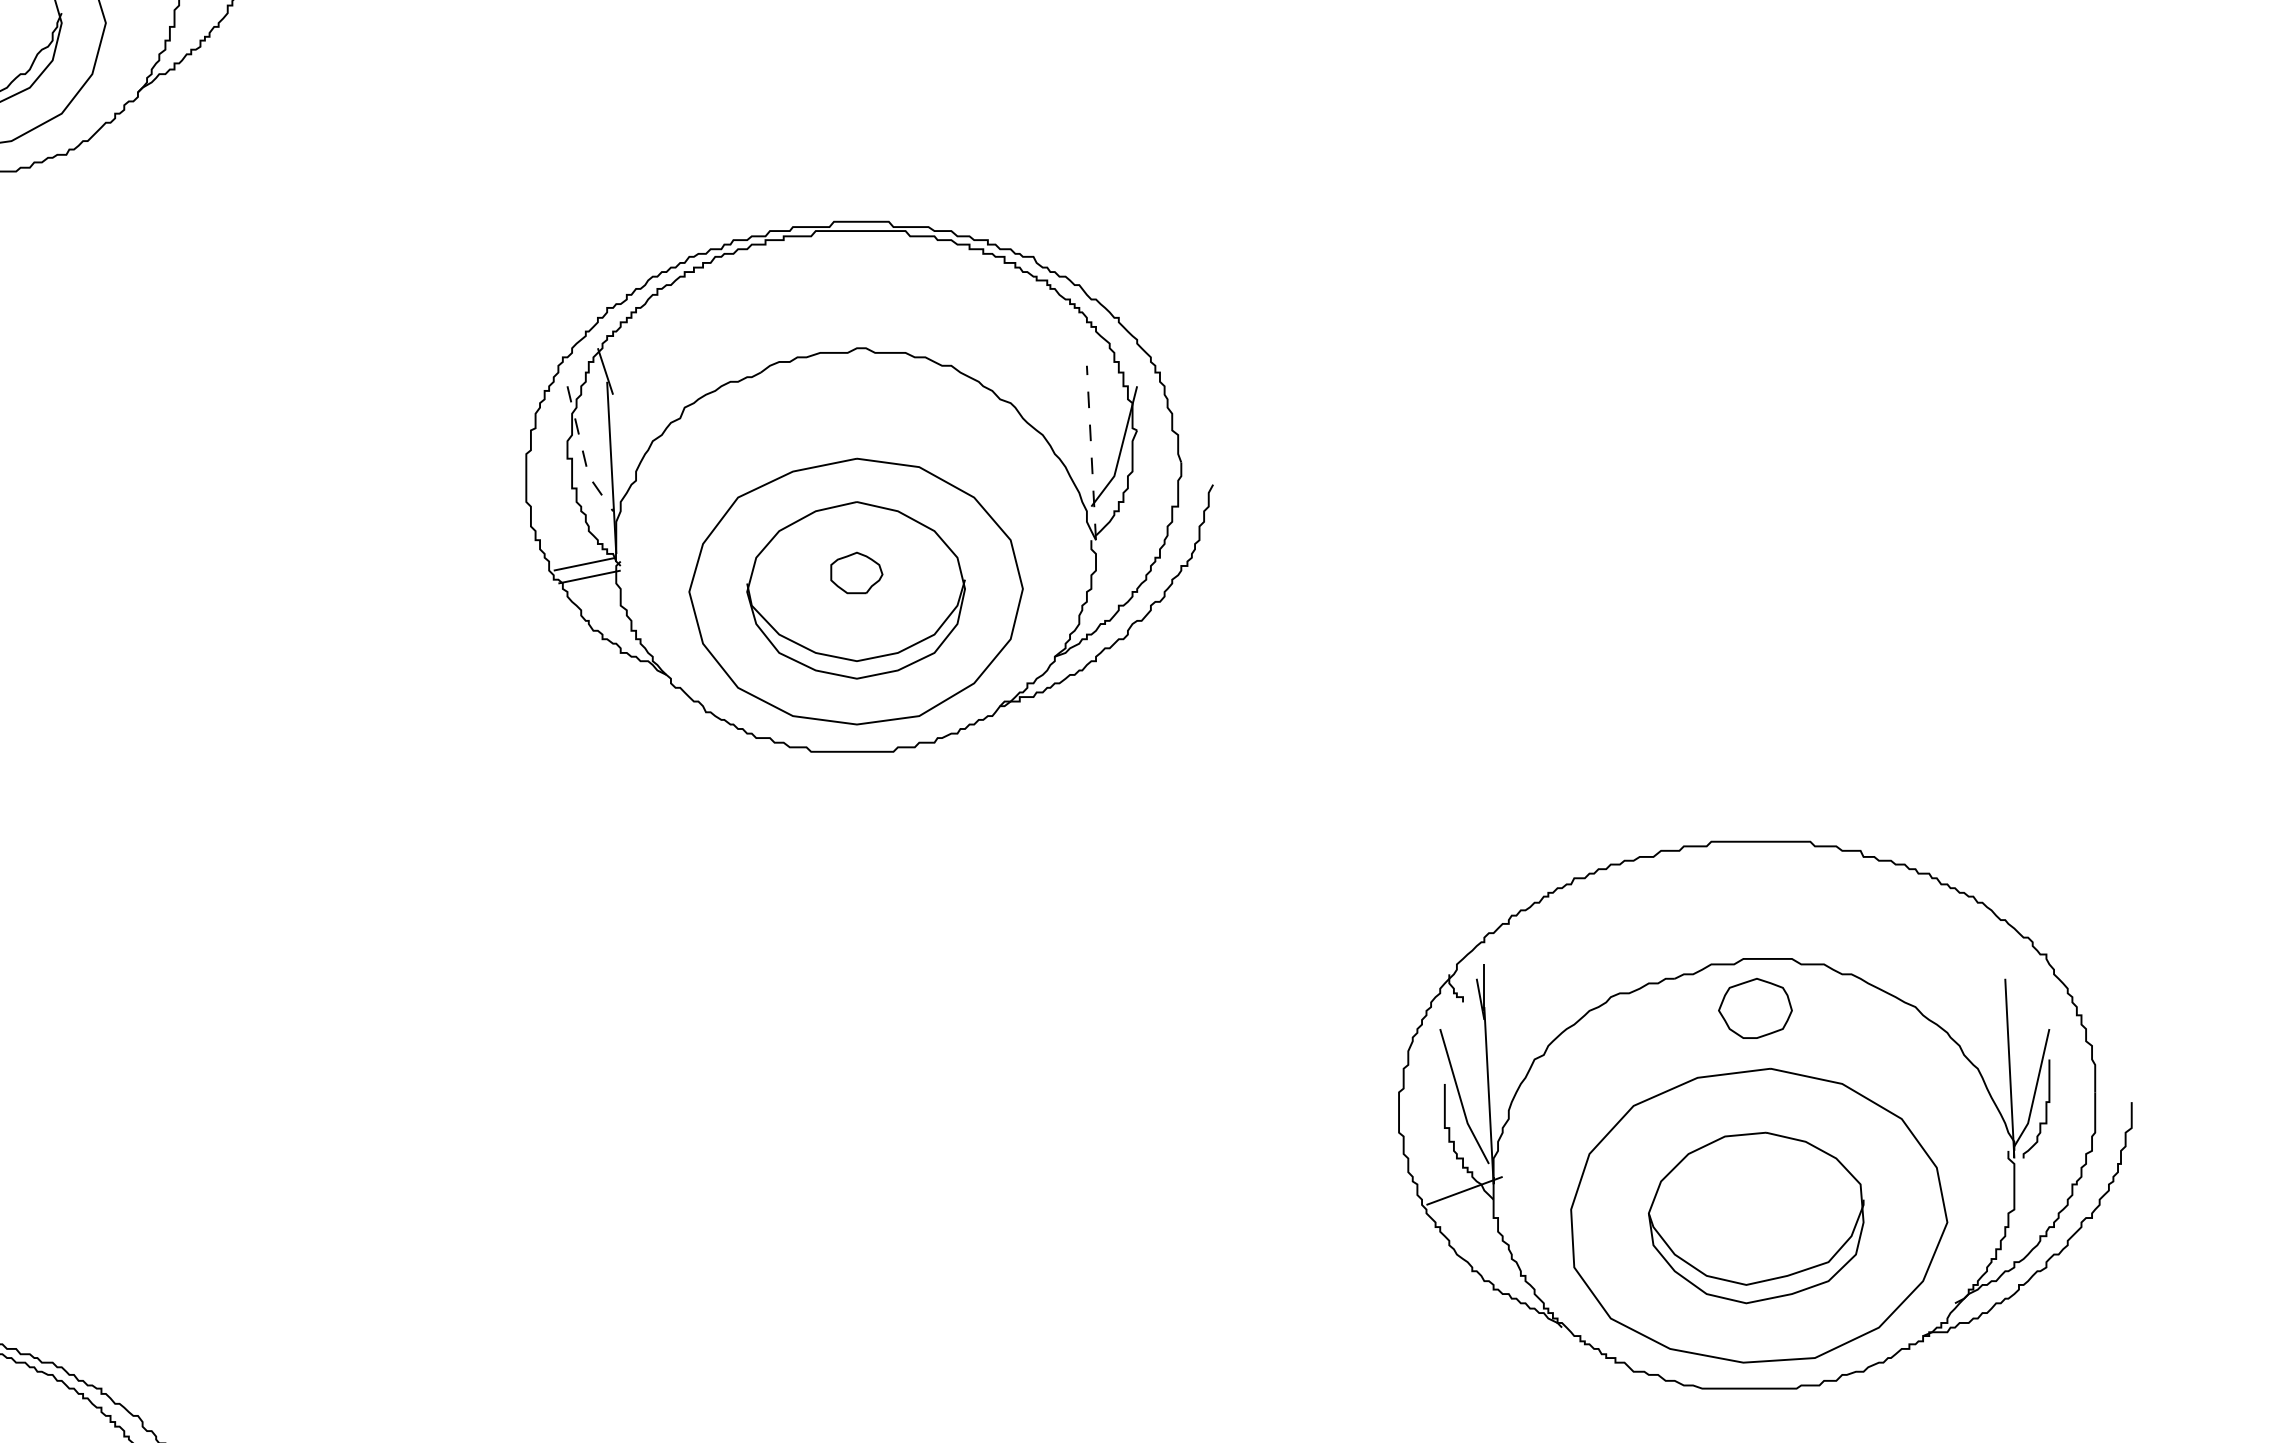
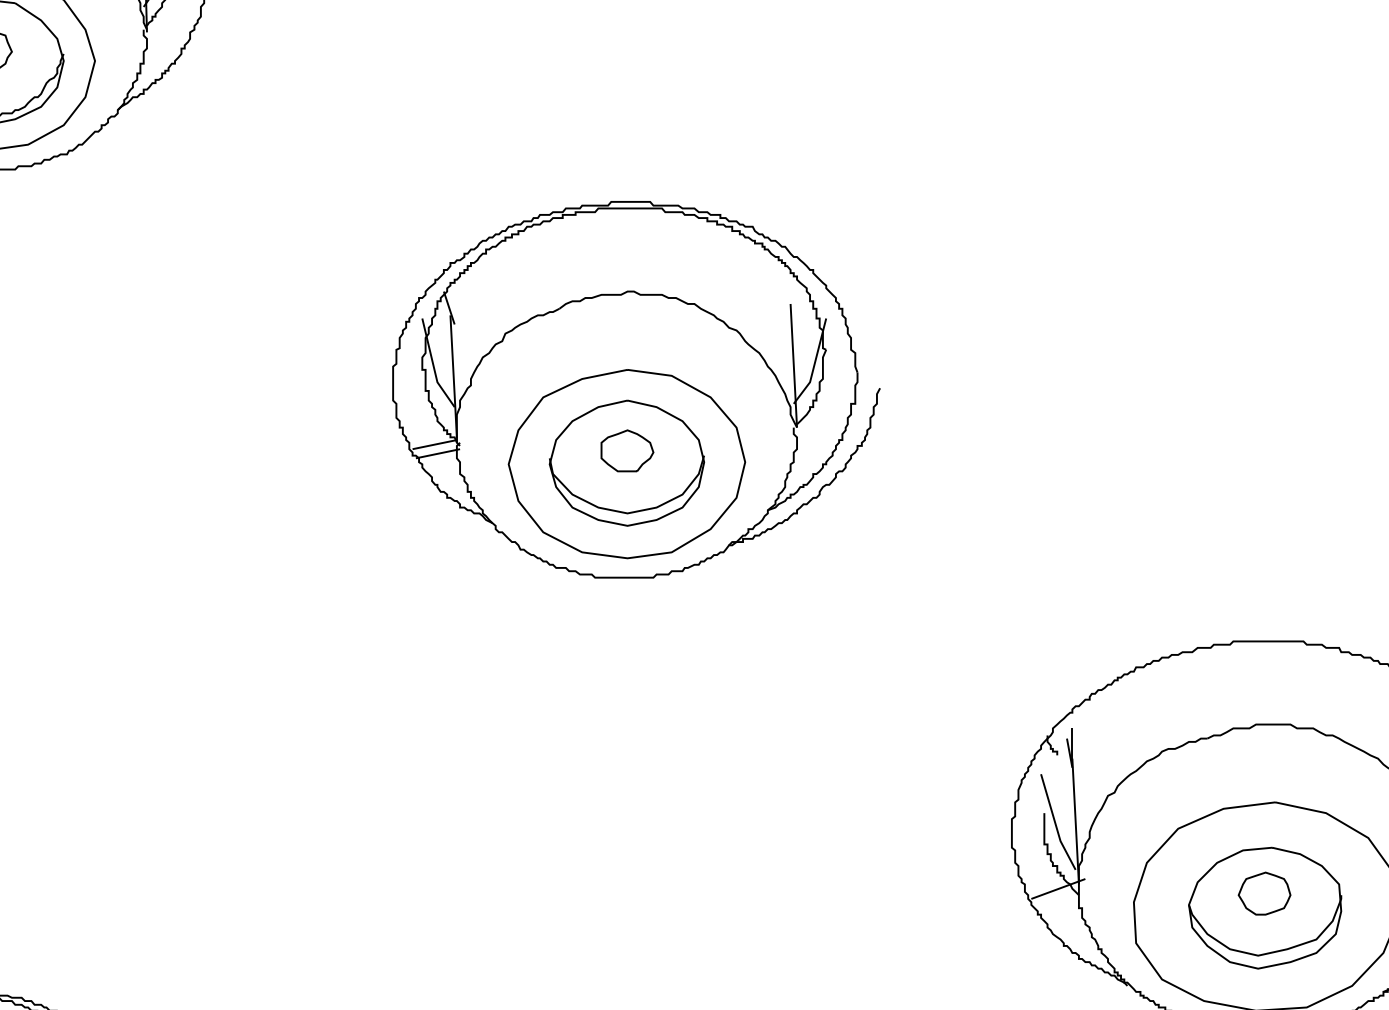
line: (1091, 452) -> (793, 365), dashed -> solid
line: (583, 453) -> (433, 366), dashed -> solid
part: (856, 572) -> (627, 450), size x1.43
part: (1755, 1008) -> (1264, 893), moved

